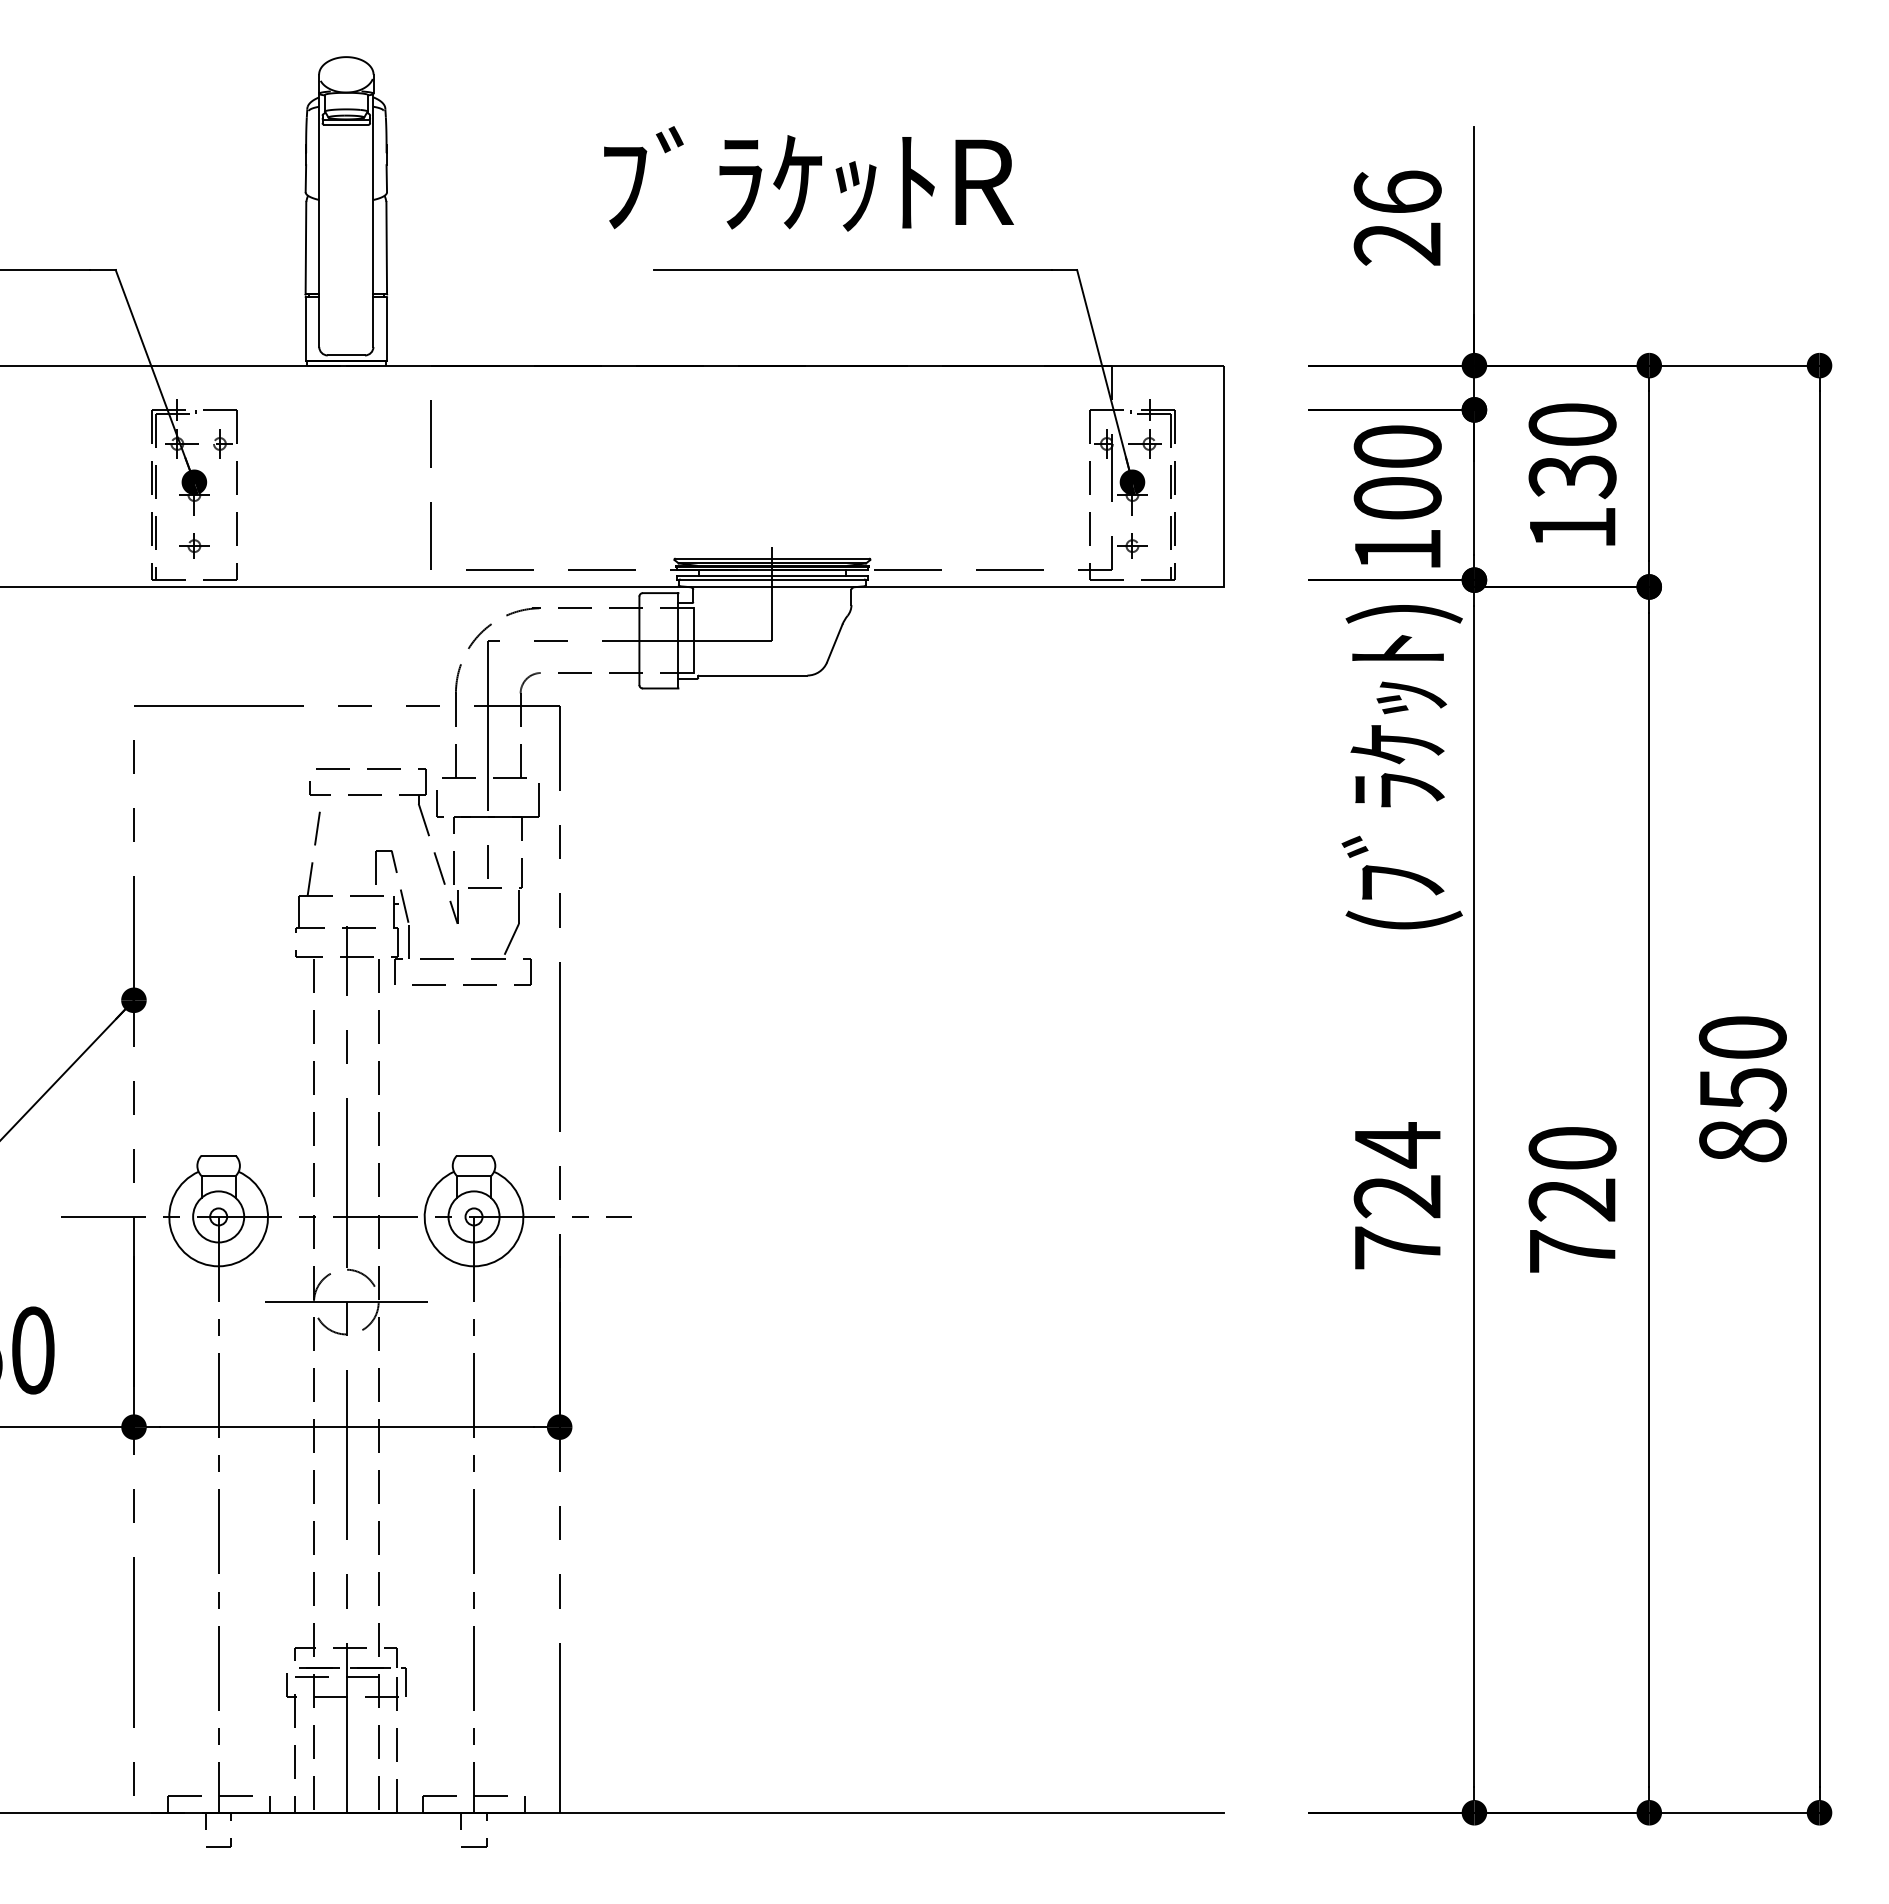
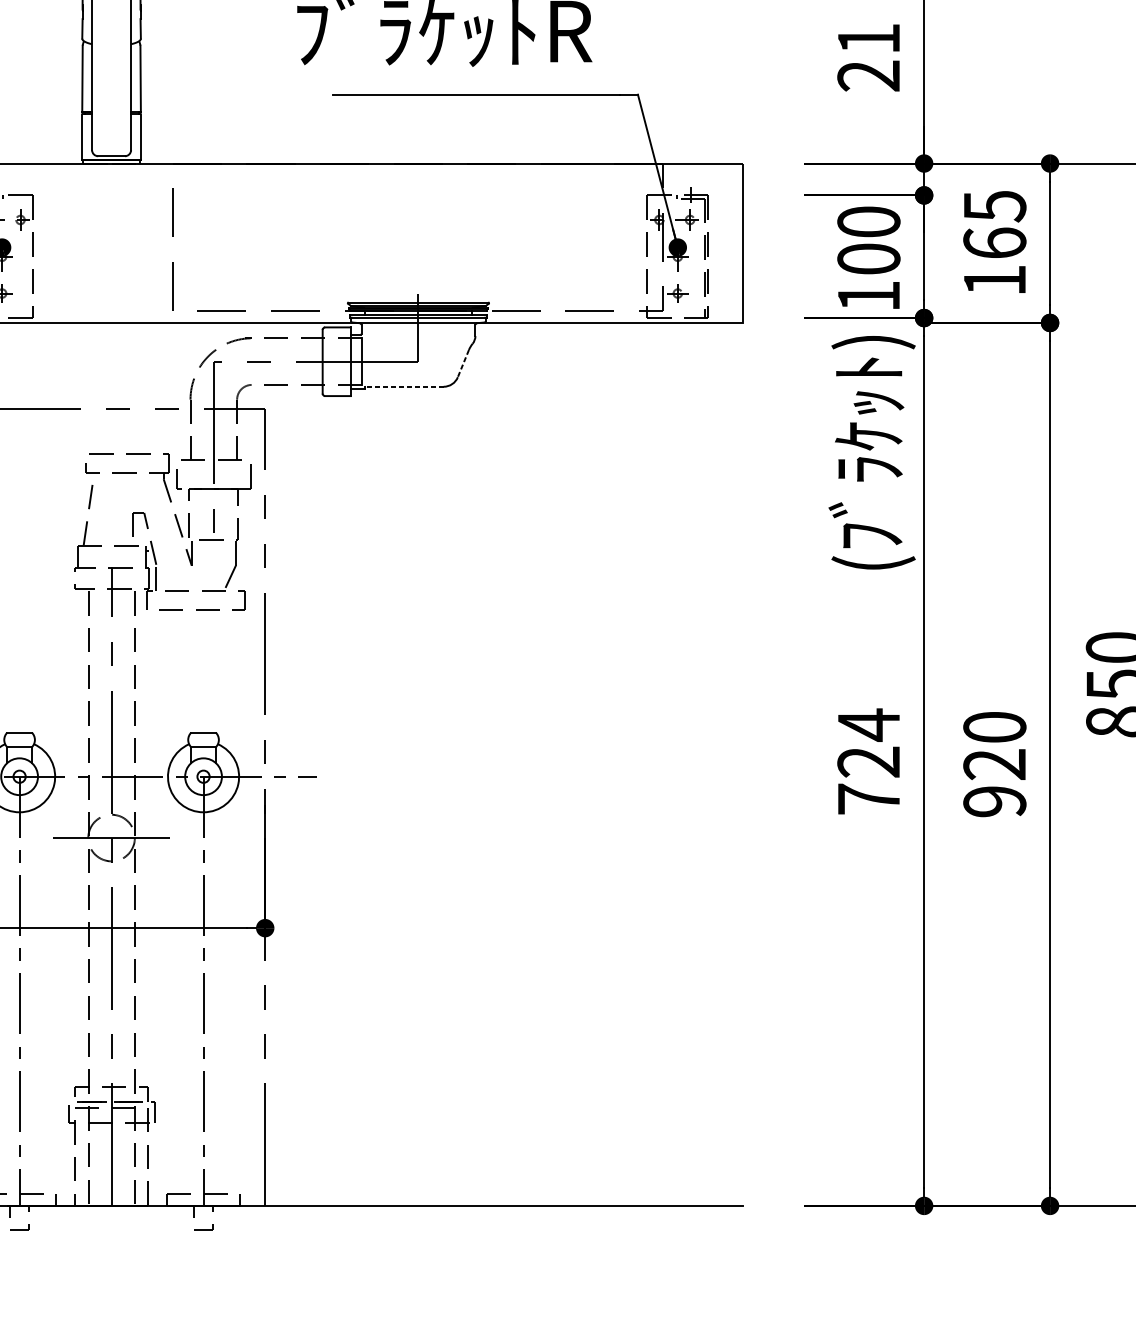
text: (1397, 191) -> (868, 38), 26 -> 21
text: (1572, 451) -> (994, 225), 130 -> 165
line: (834, 643) -> (463, 363), solid -> dashed
line: (752, 675) -> (404, 386), solid -> dashed
text: (1572, 1251) -> (994, 801), 720 -> 920

